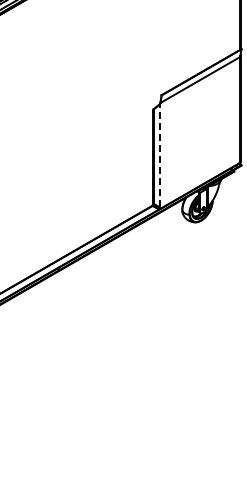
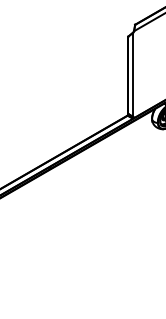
line: (159, 155) -> (133, 74), dashed -> solid

